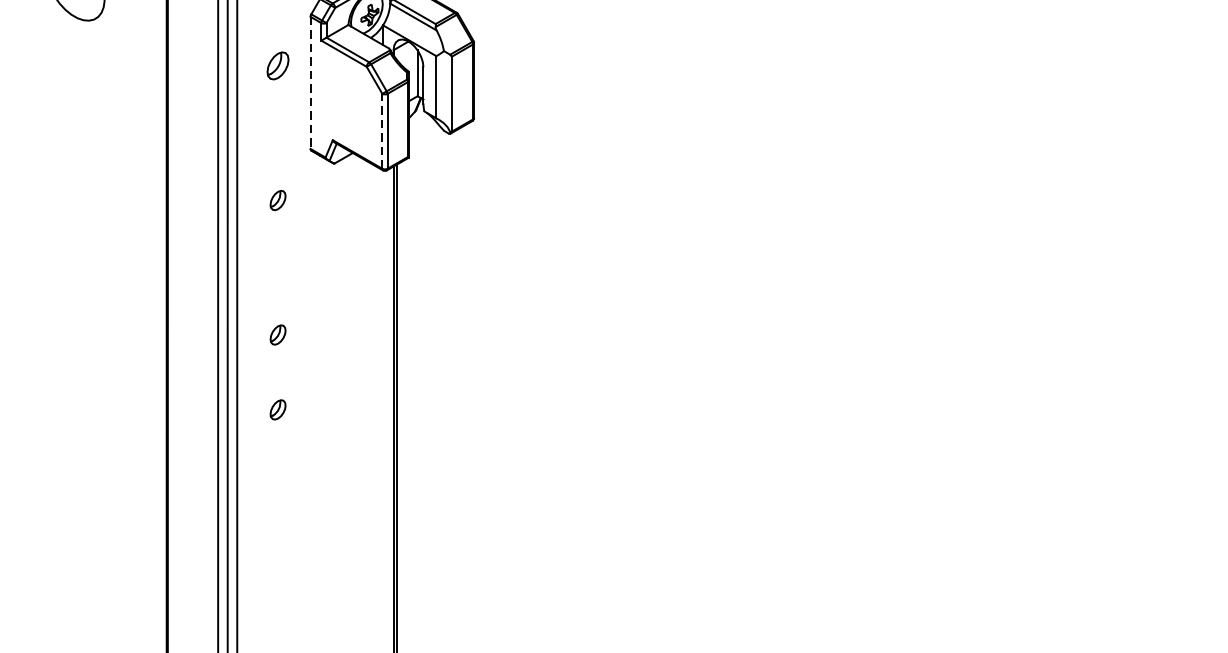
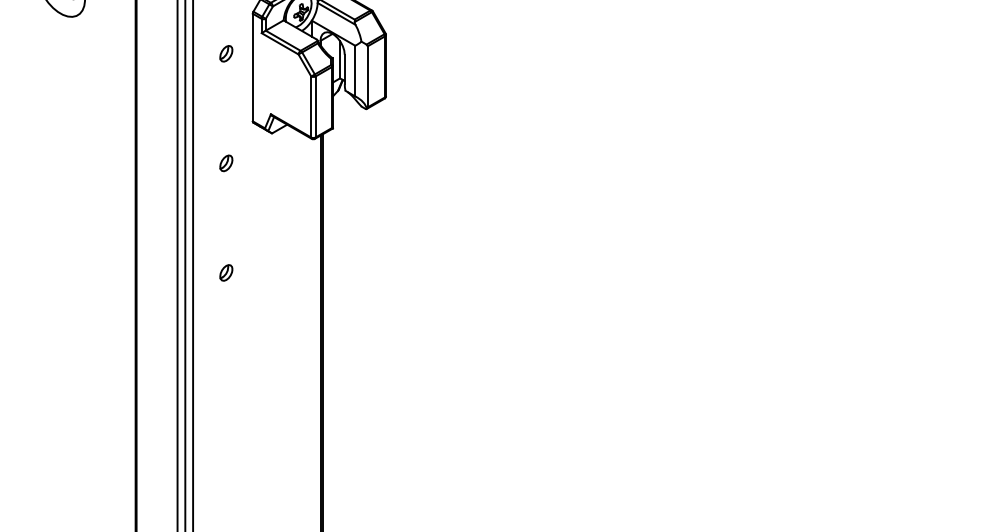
part: (278, 65) -> (226, 53), size x0.71
line: (310, 82) -> (252, 67), dashed -> solid
line: (382, 131) -> (311, 107), dashed -> solid
part: (278, 409) -> (226, 333), removed

